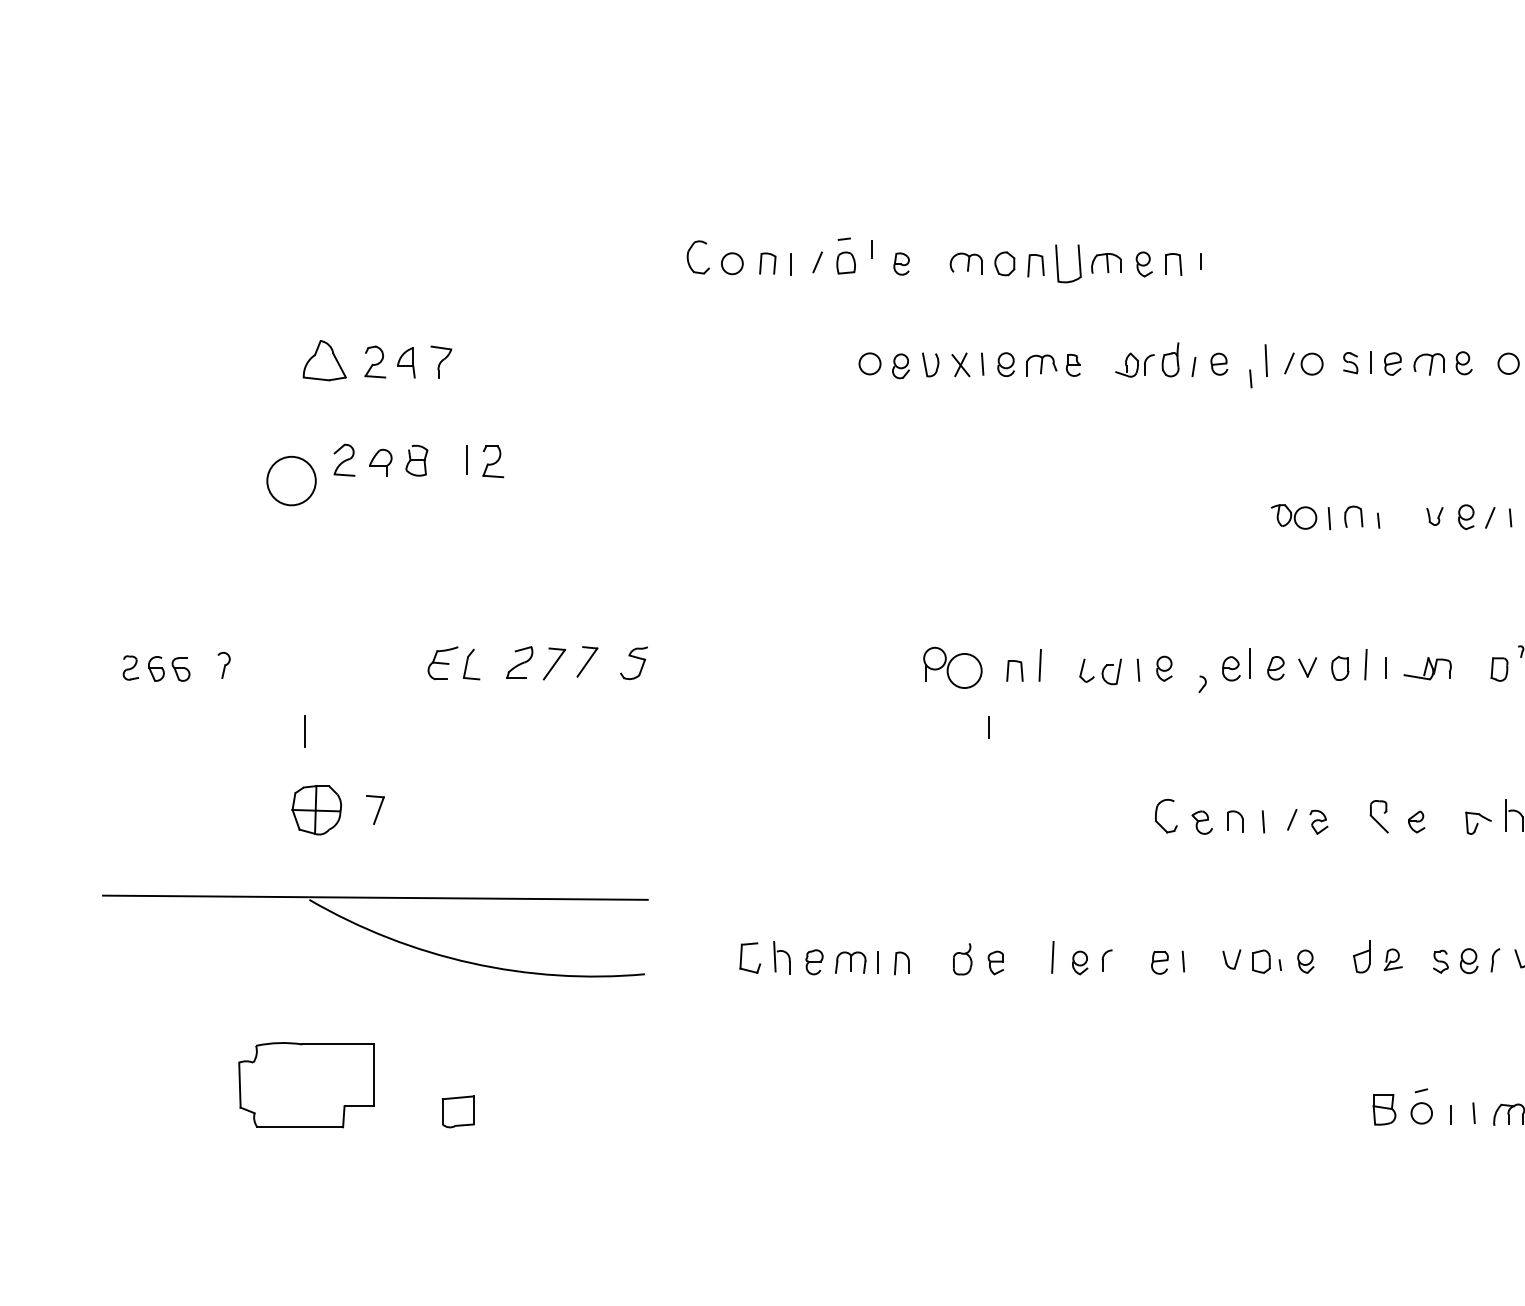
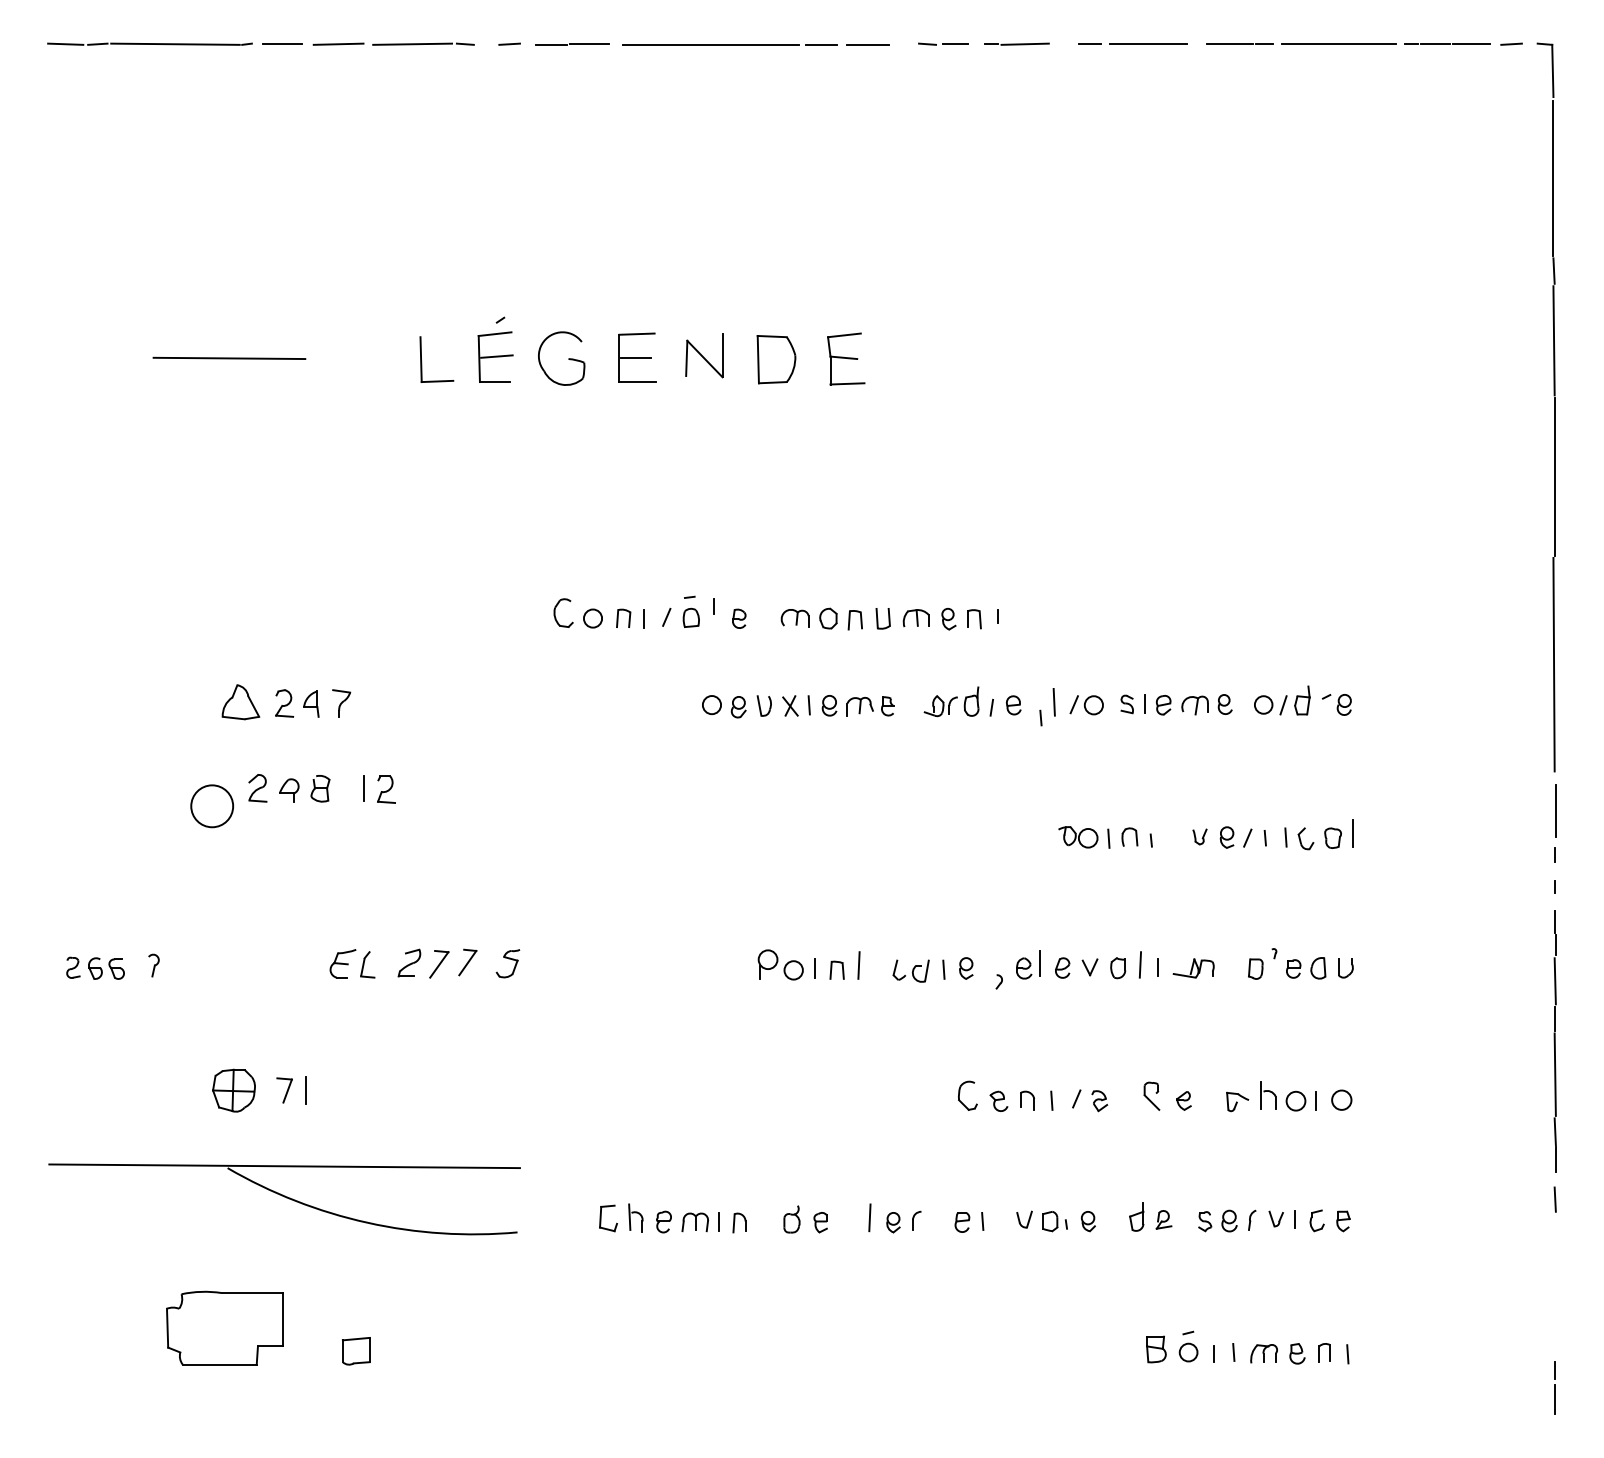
part: (1067, 263) -> (882, 618), size x0.62
circle: (964, 671) -> (793, 970), size x0.62
line: (988, 727) -> (814, 968), moved
line: (303, 731) -> (305, 1090), moved

